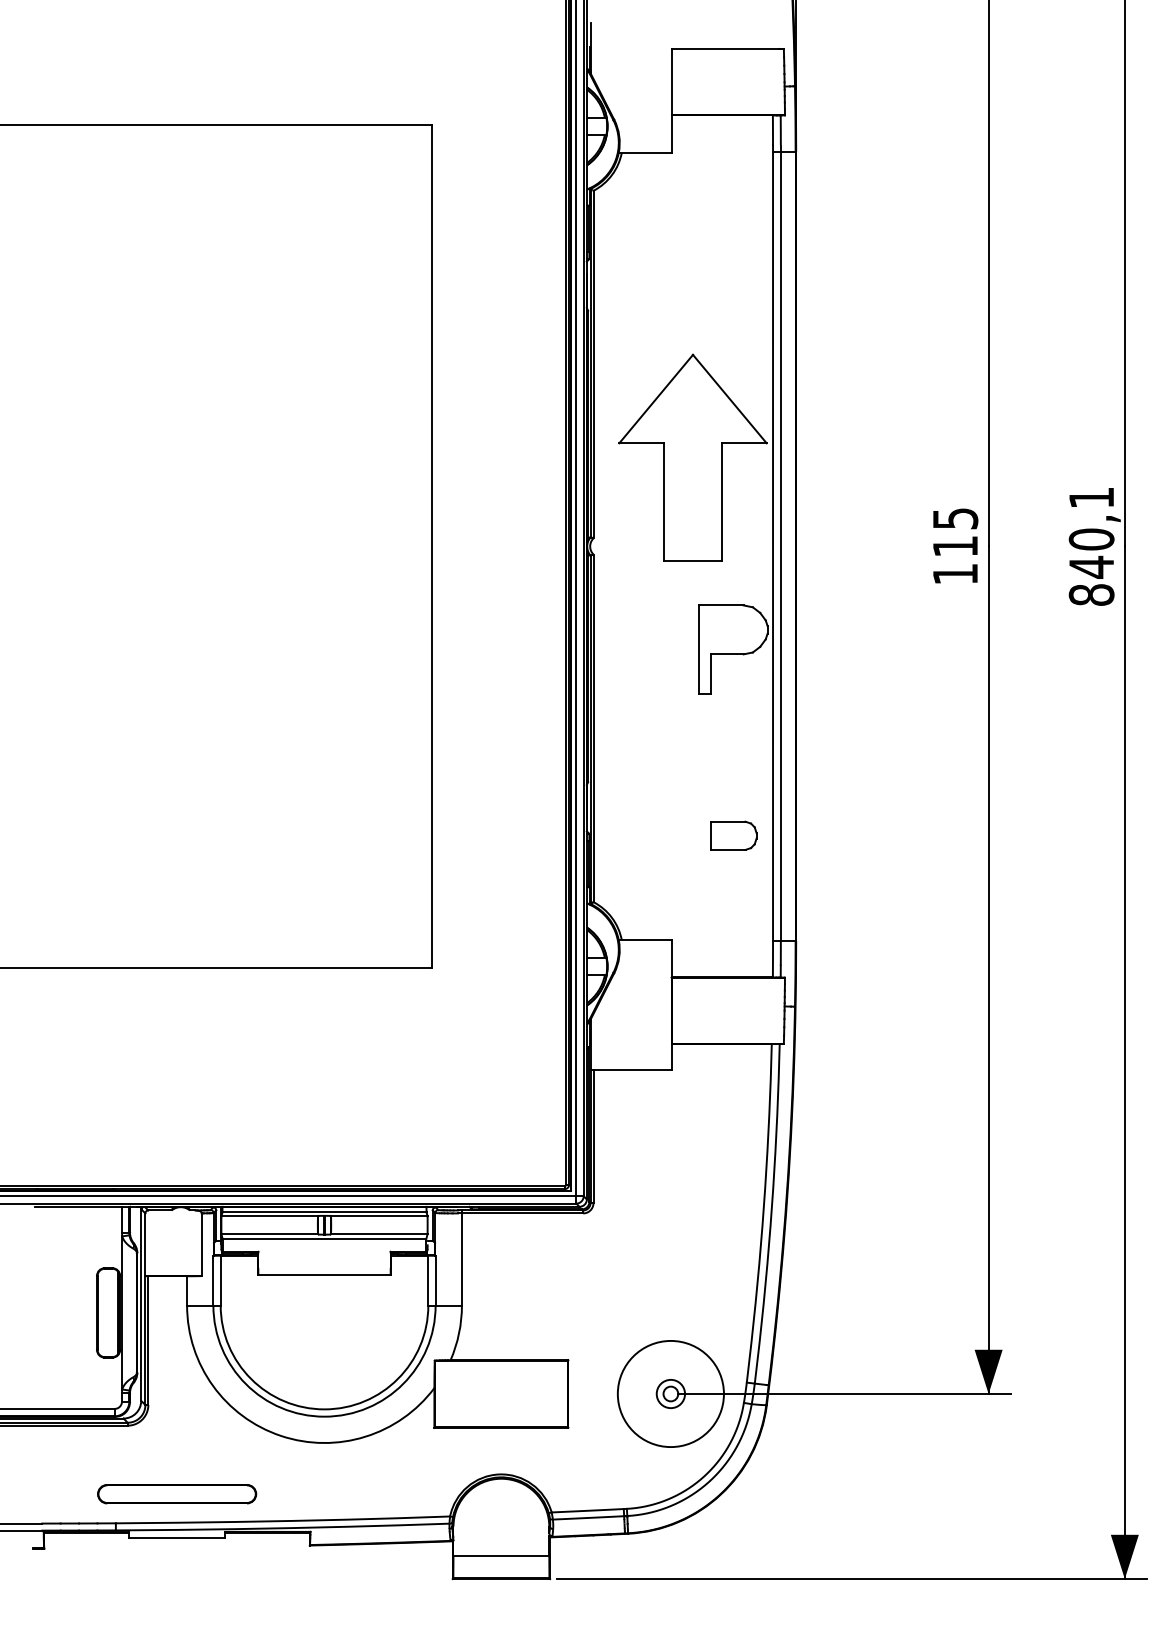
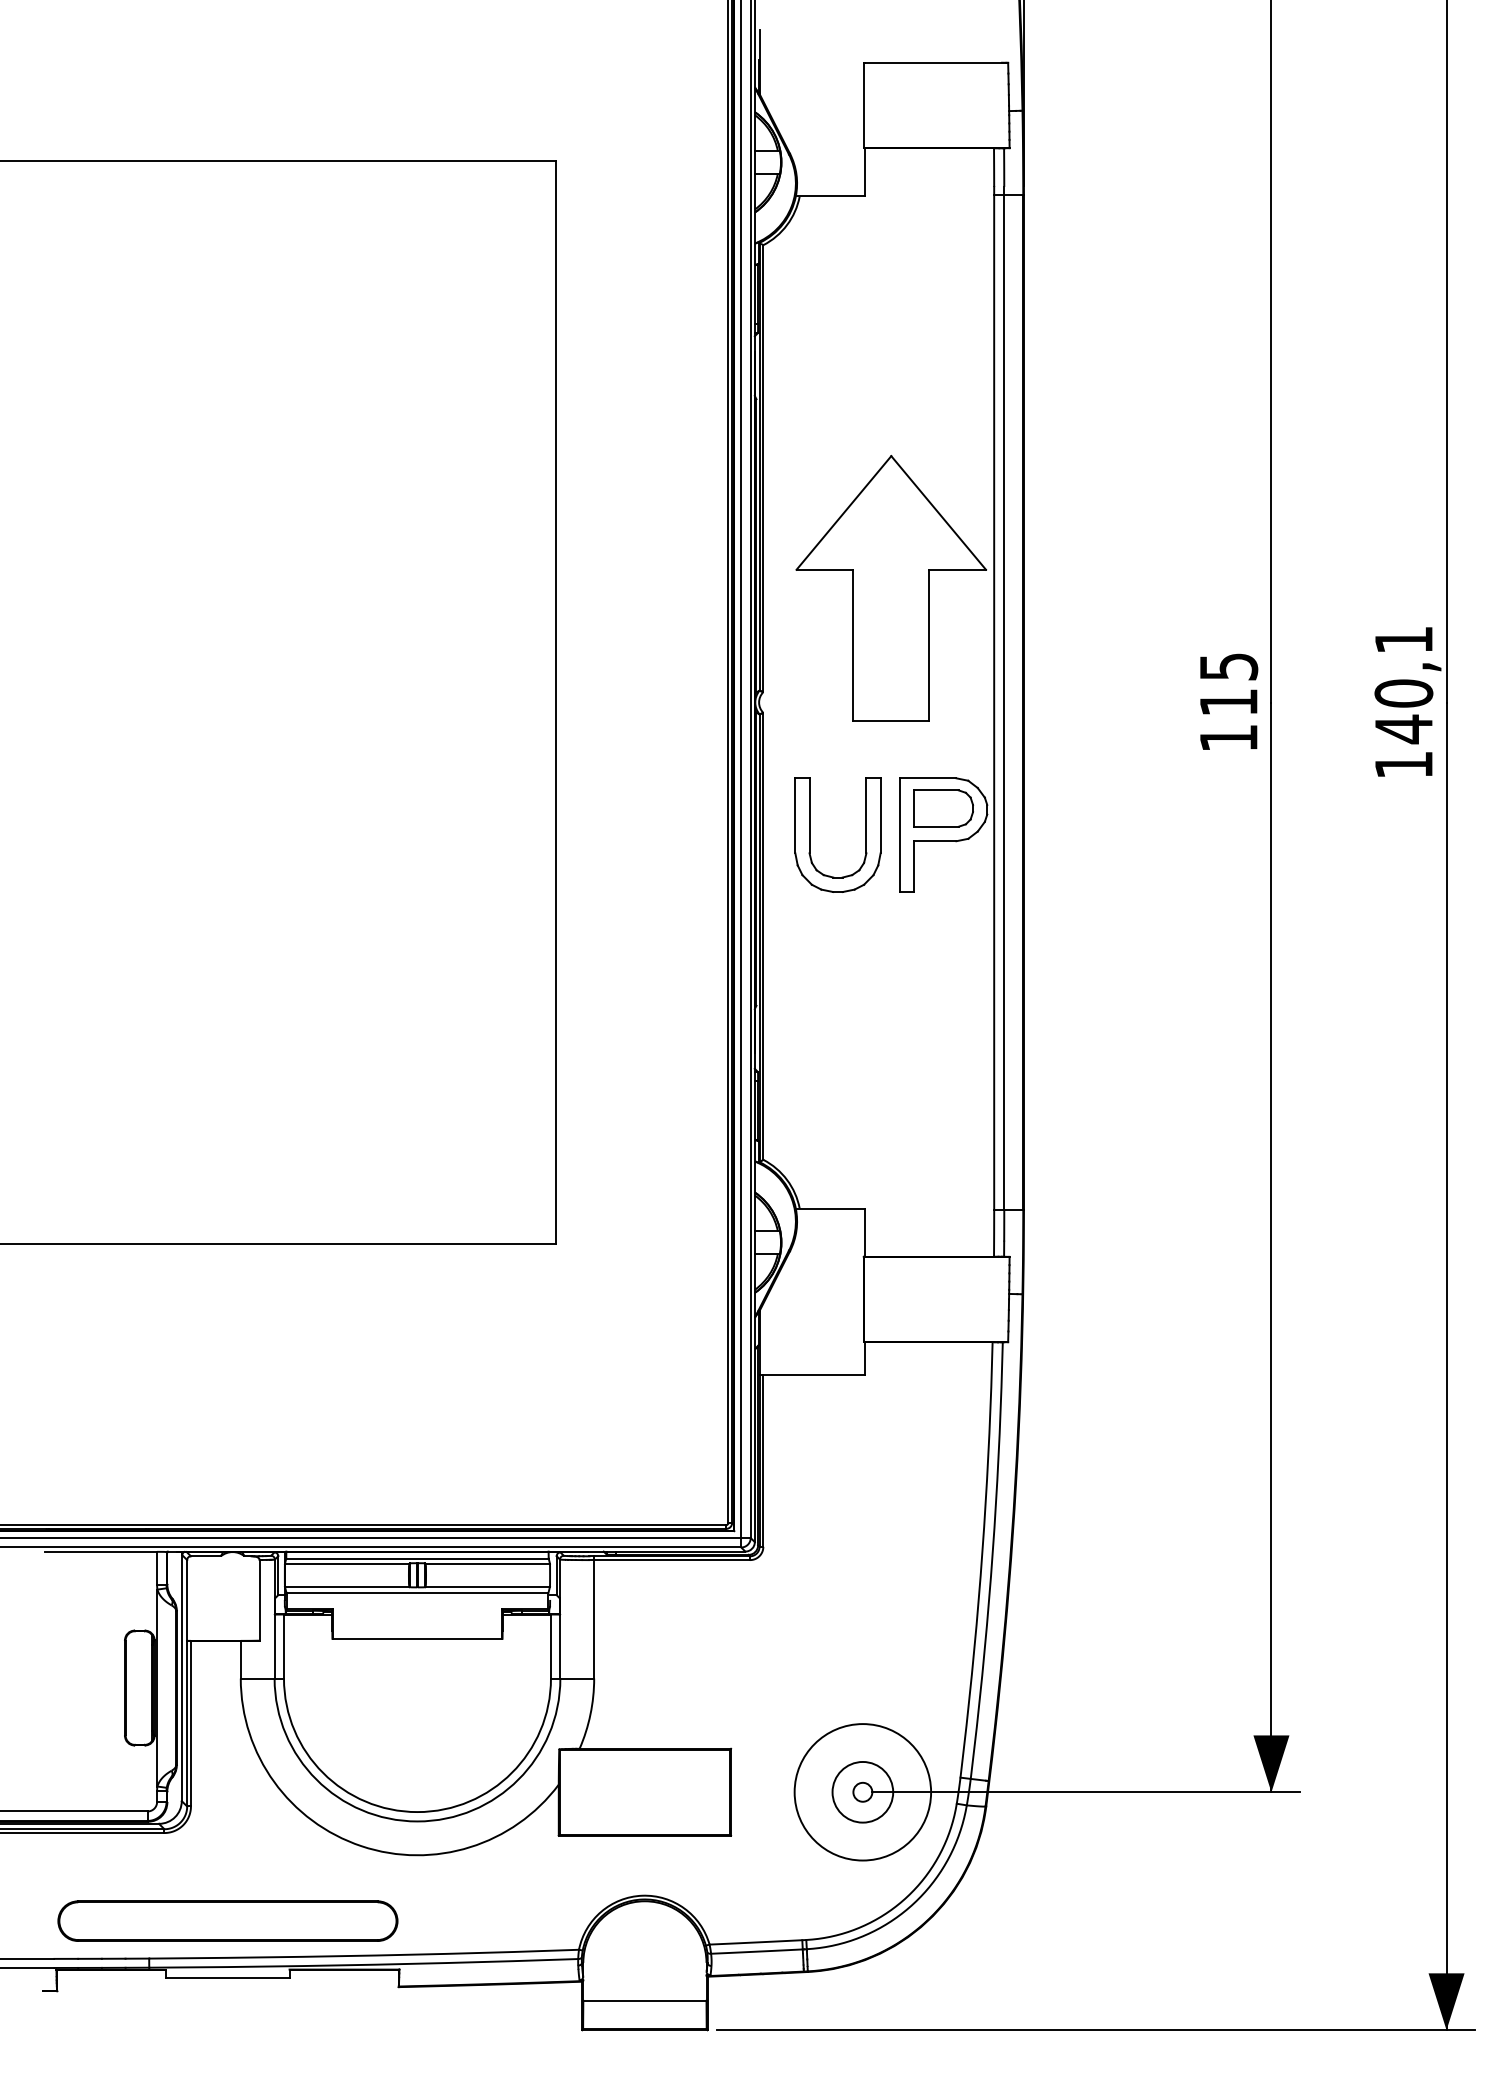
text: (1091, 594) -> (1403, 764), 840,1 -> 140,1
part: (630, 649) -> (810, 834), added
part: (733, 835) -> (943, 808), moved
circle: (670, 1393) -> (862, 1791), size x1.67
part: (176, 1493) -> (227, 1920), size x1.67

